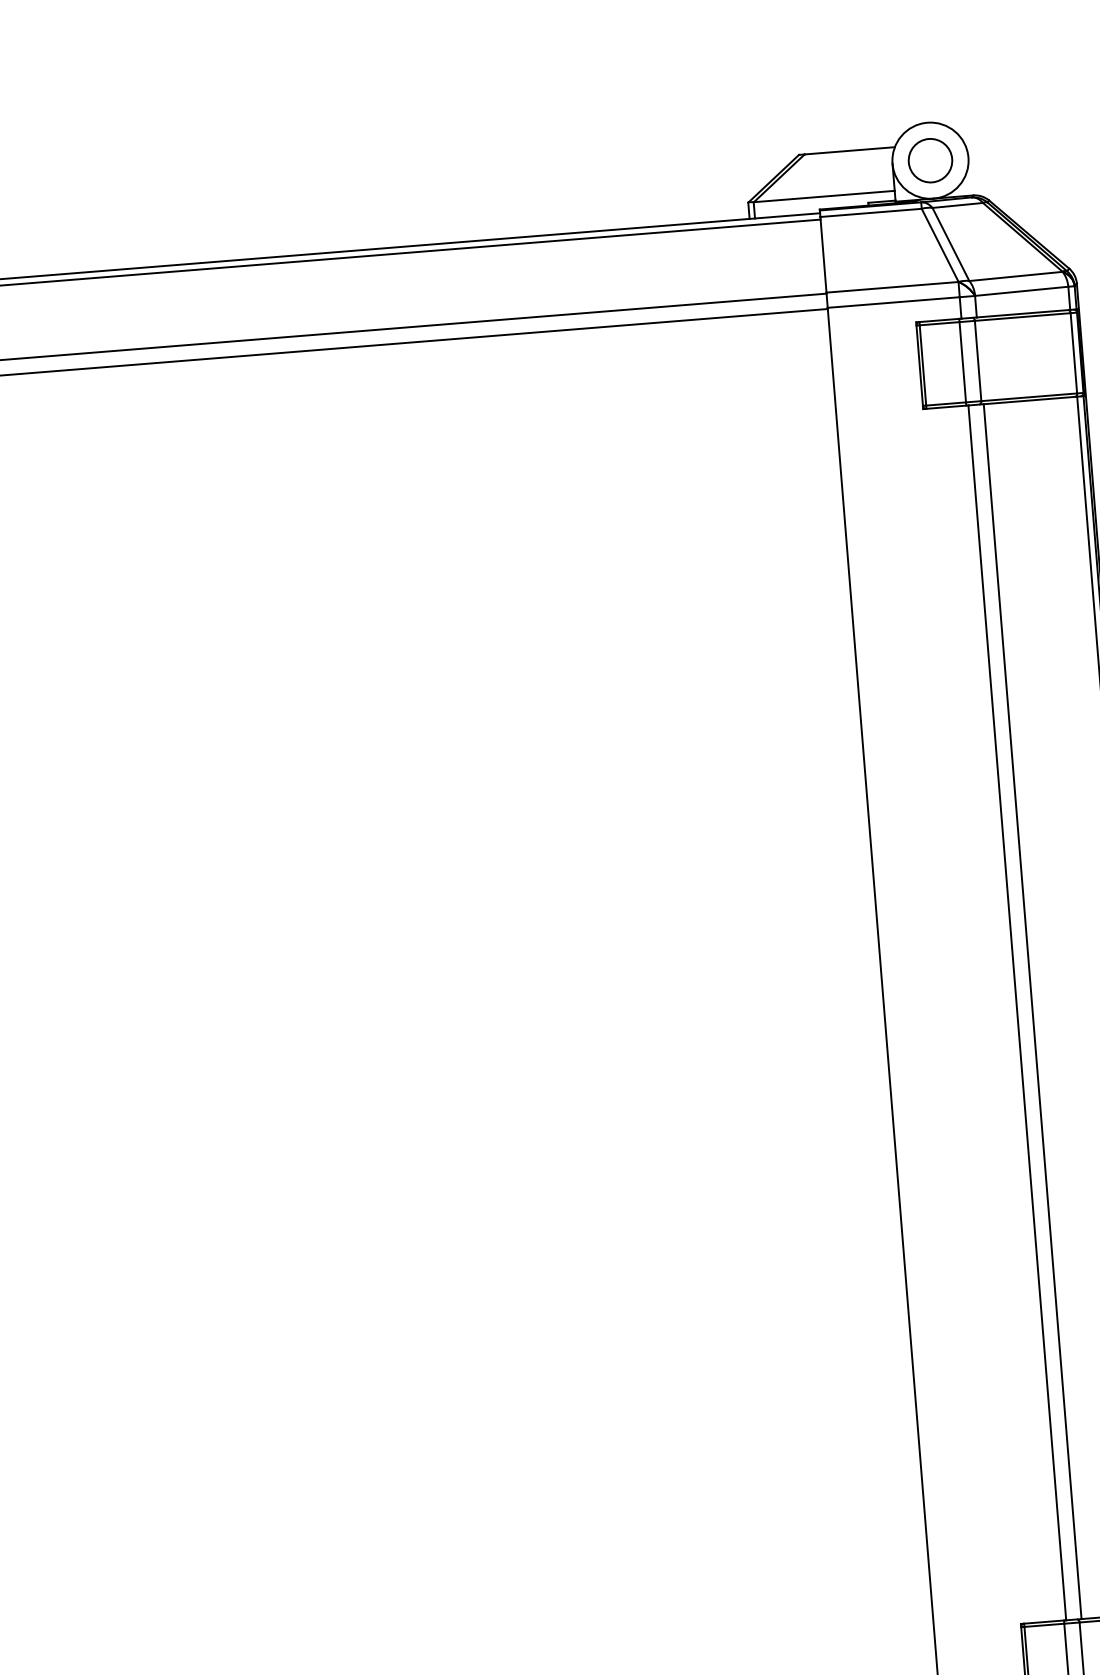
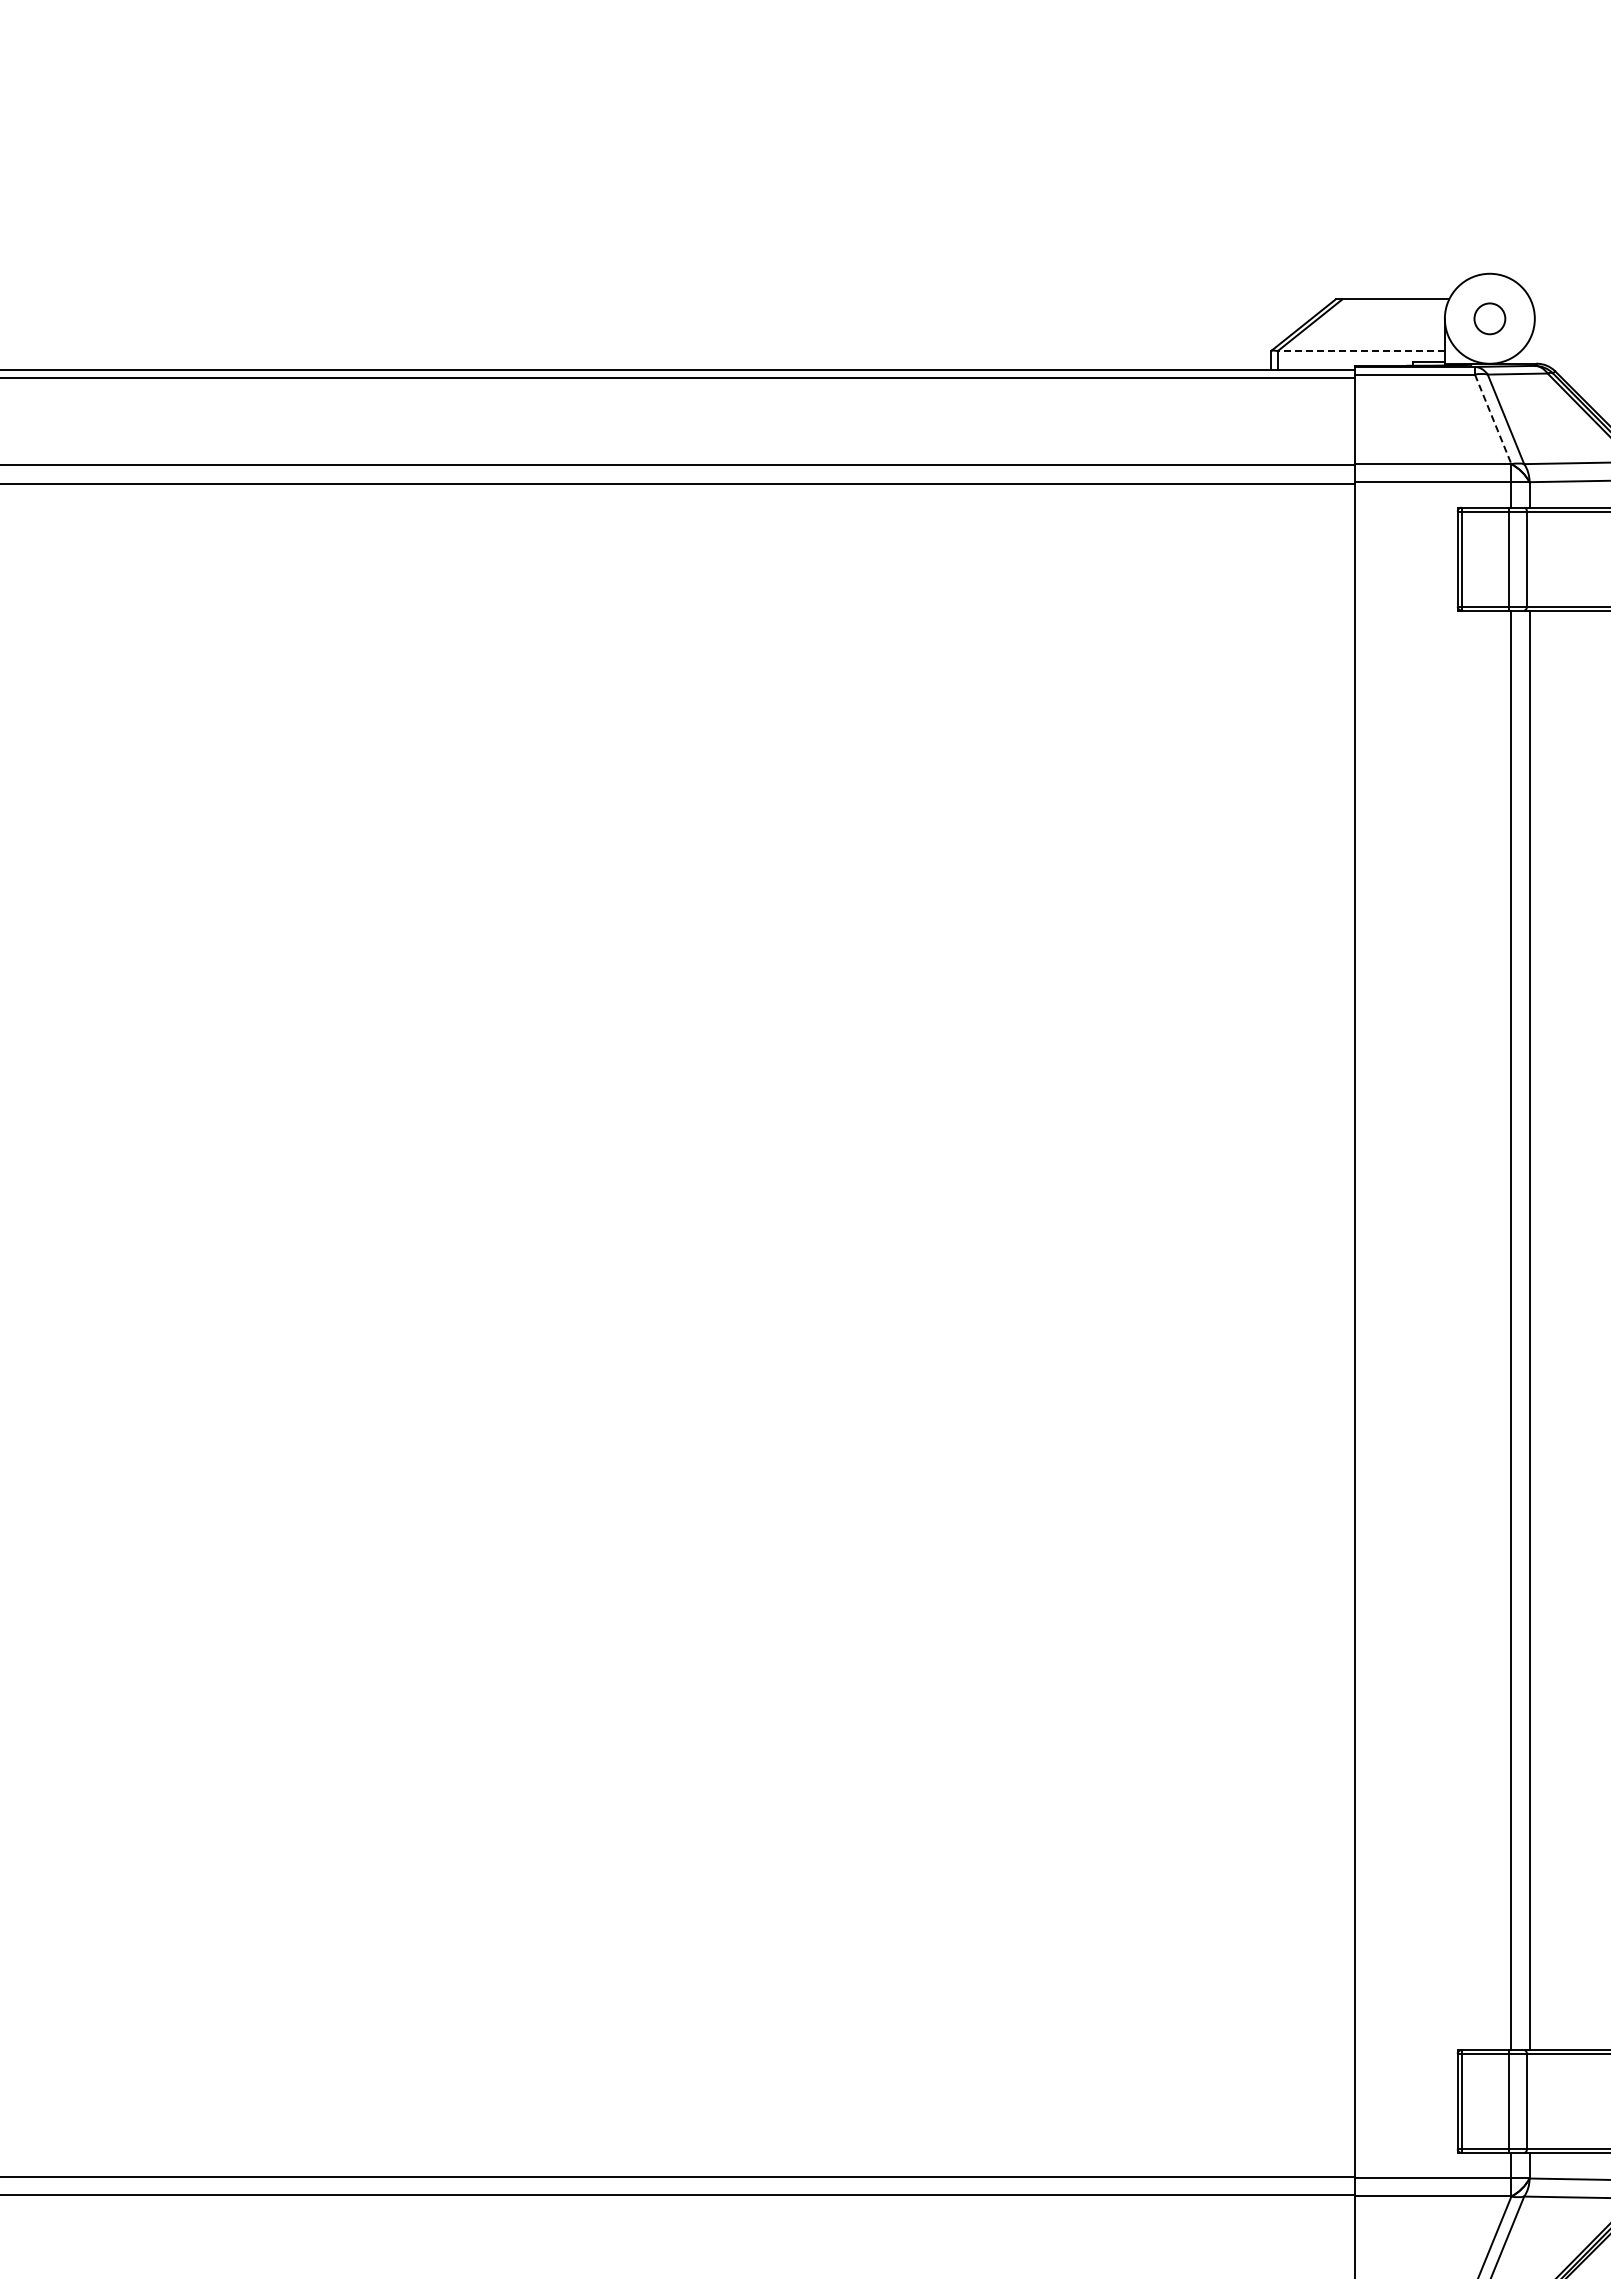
circle: (930, 160) -> (1489, 318), size x0.6
line: (823, 196) -> (1360, 350), solid -> dashed
line: (940, 245) -> (1493, 419), solid -> dashed

